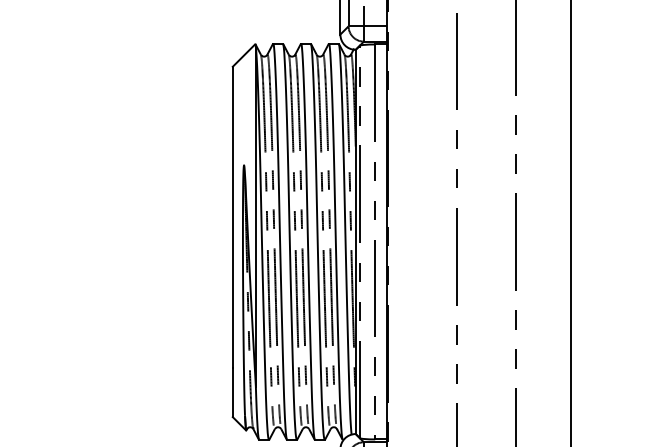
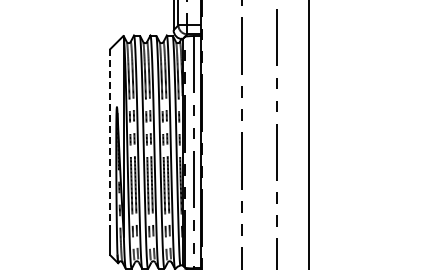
line: (233, 216) -> (110, 137), solid -> dashed

